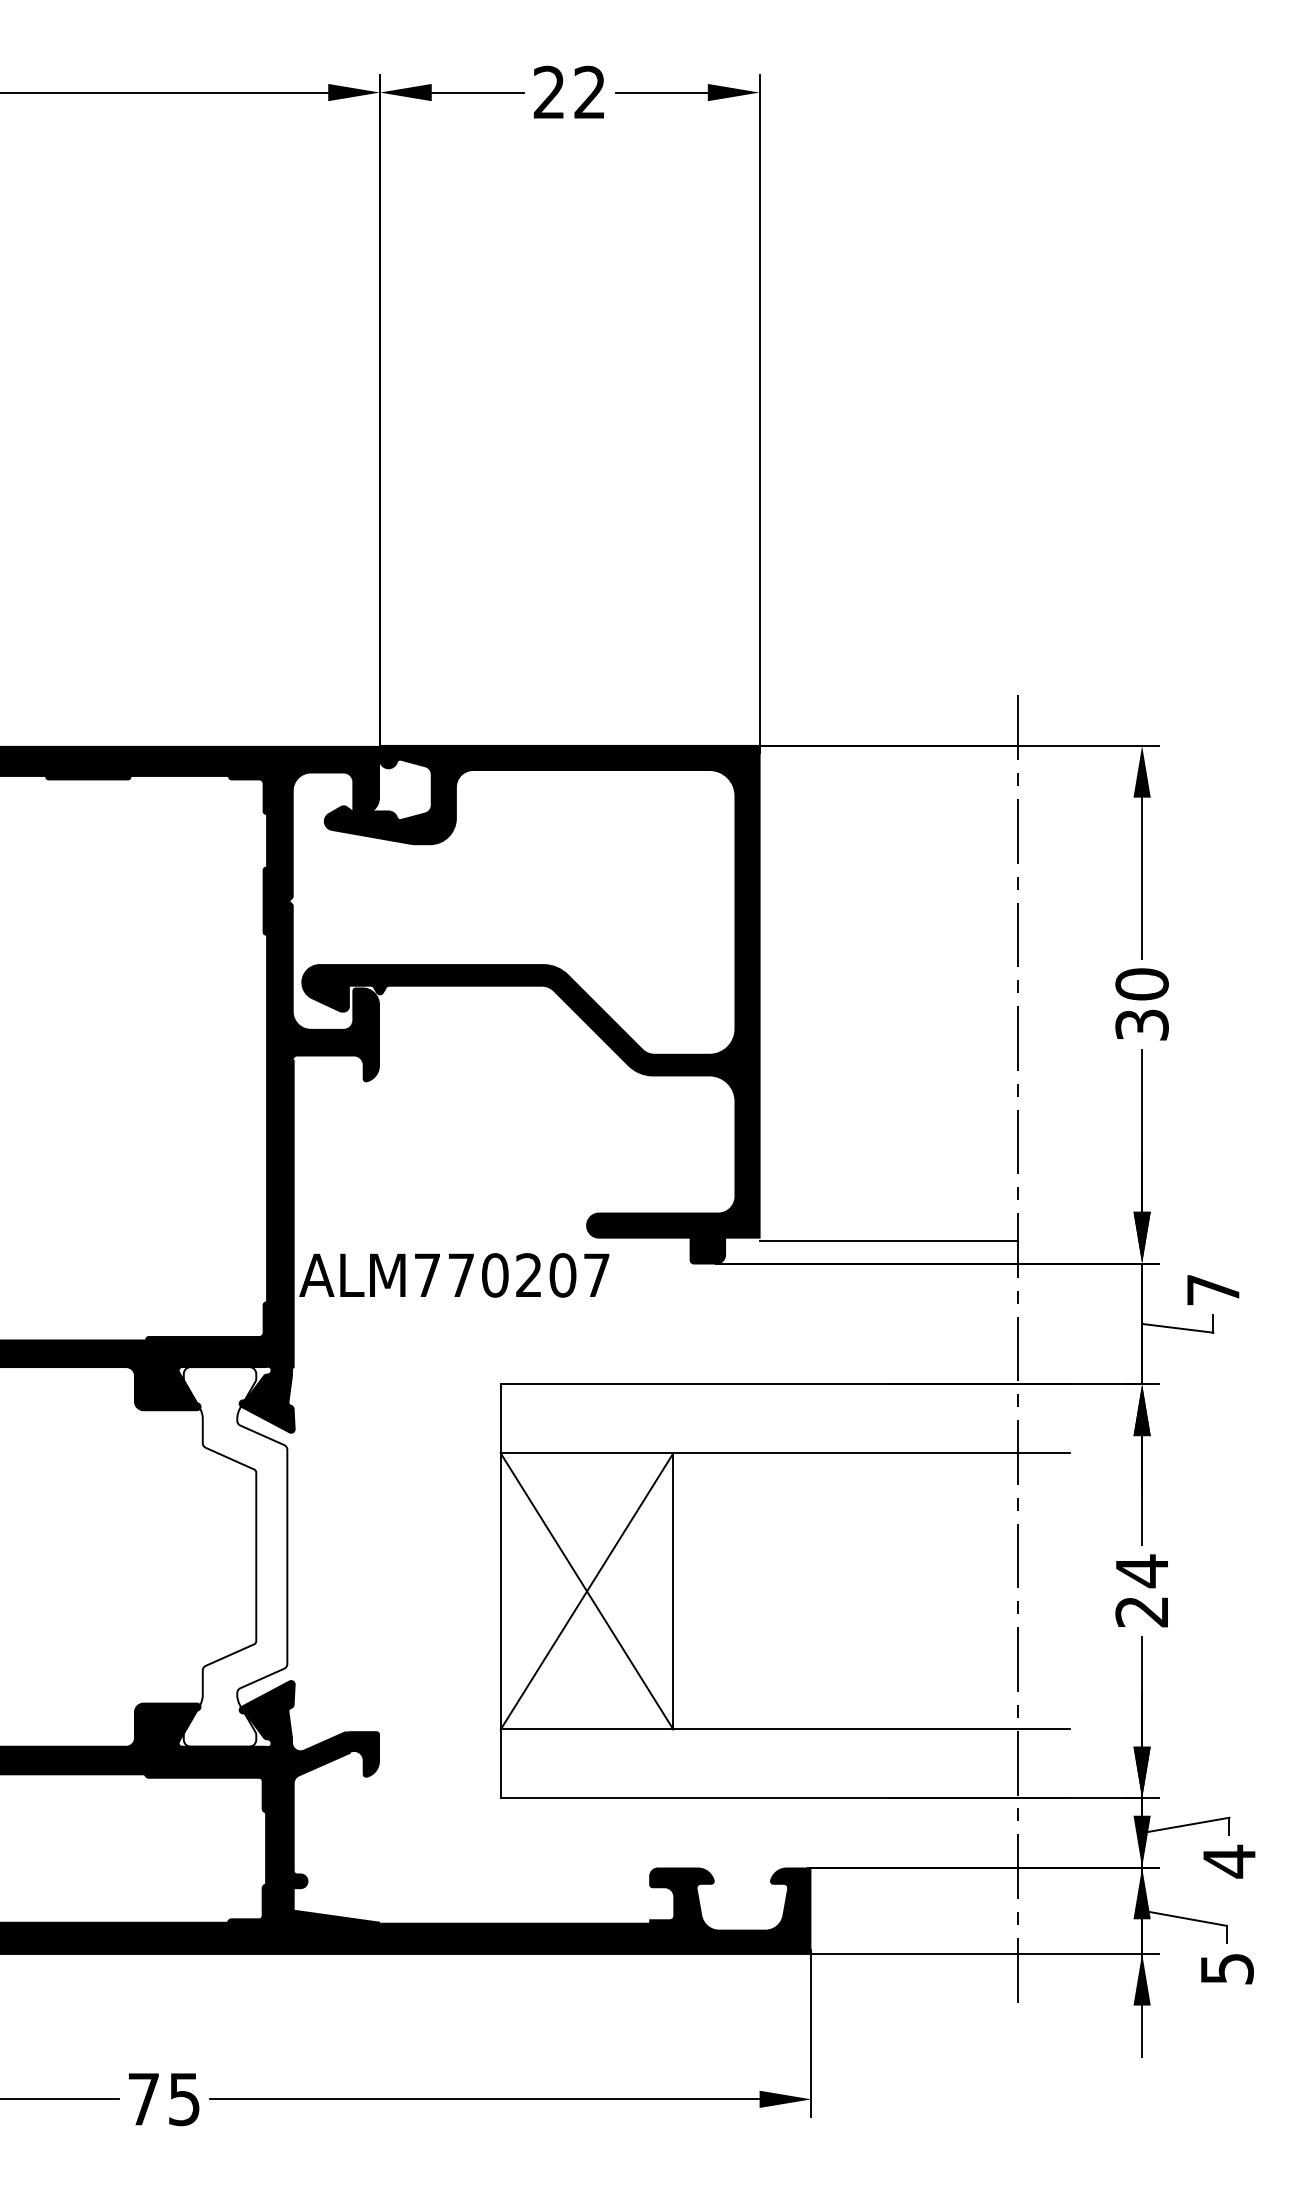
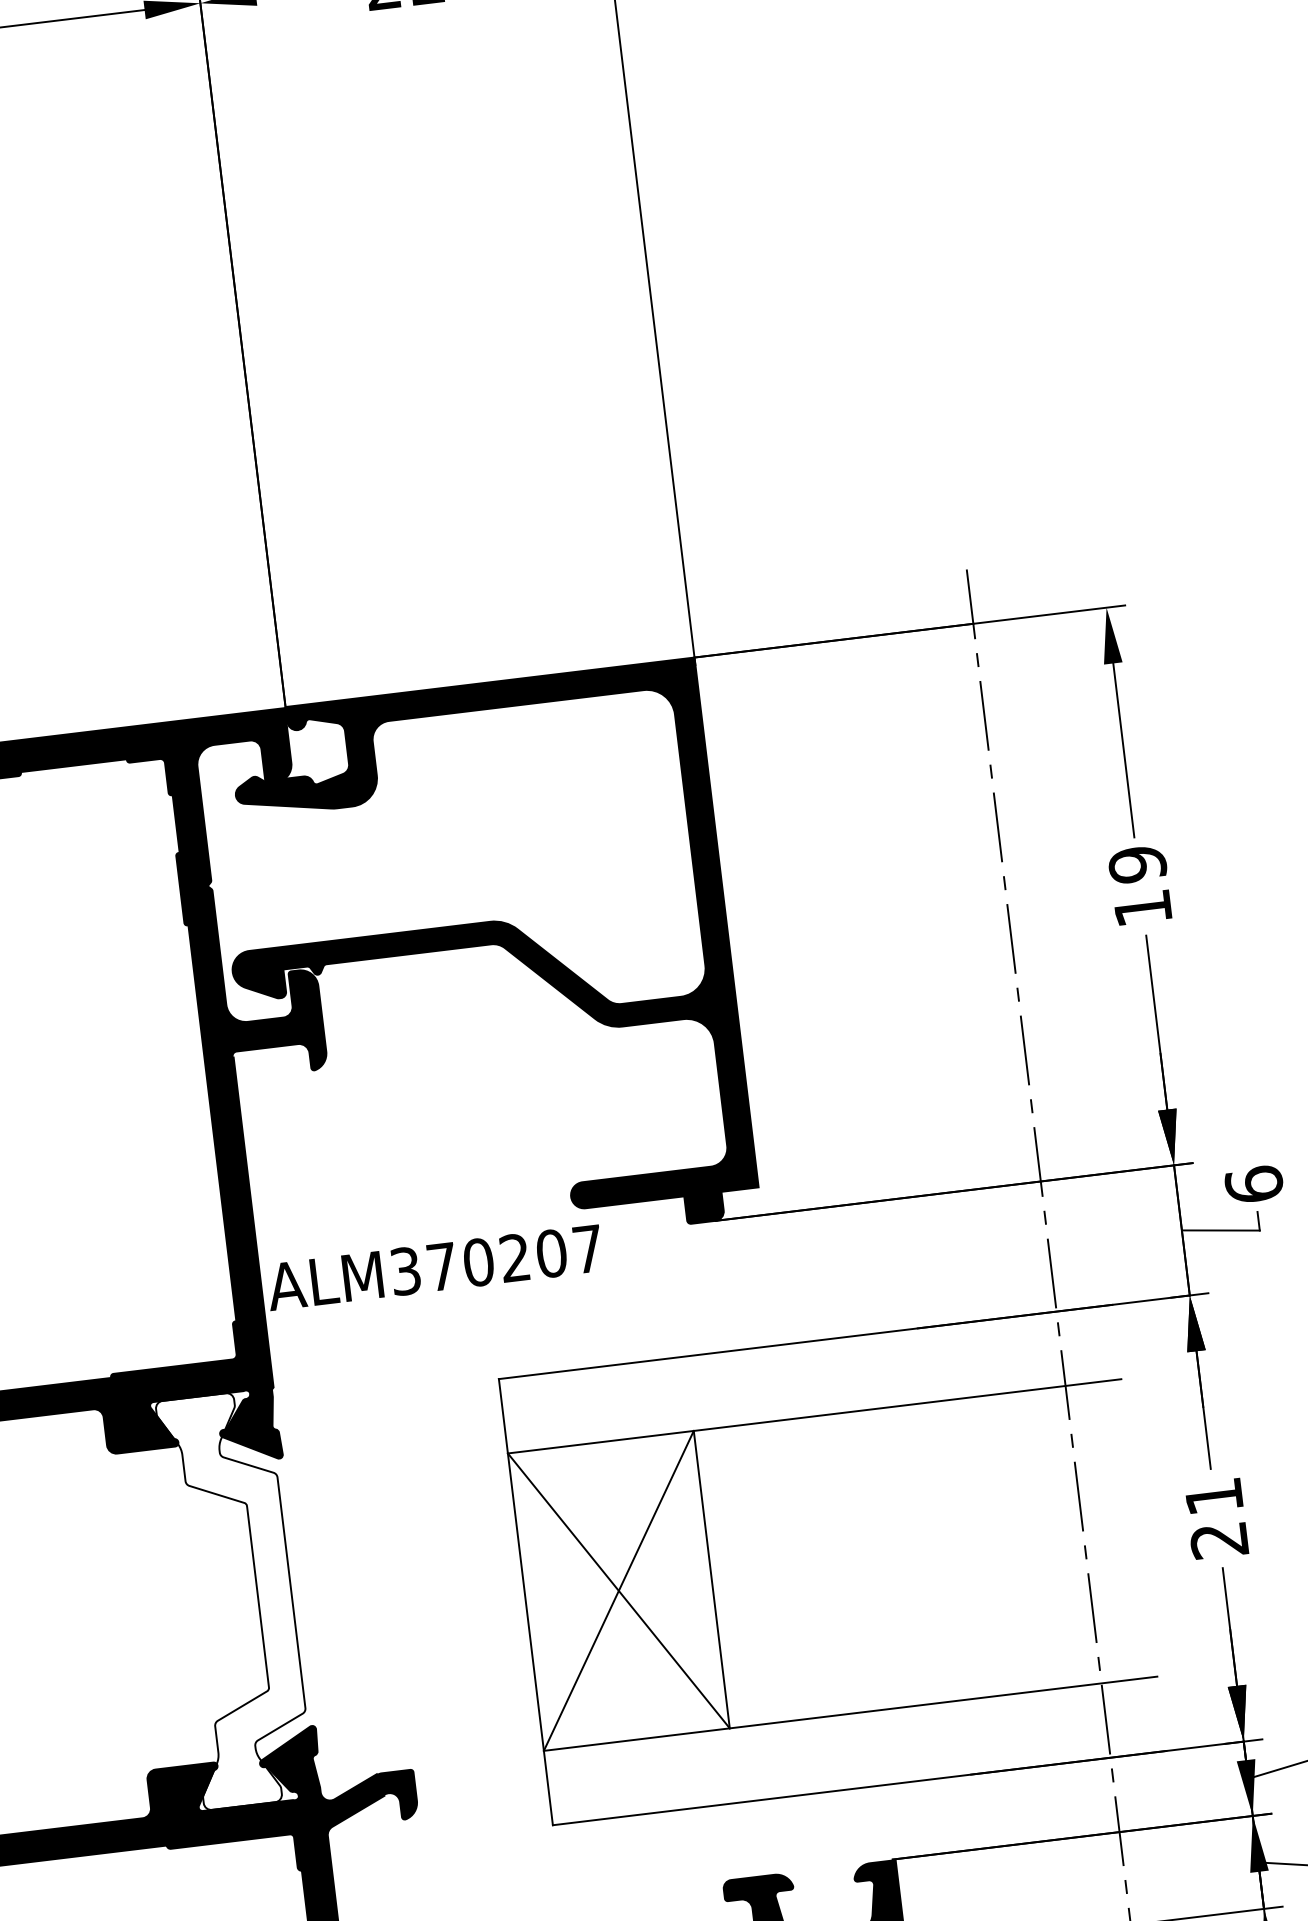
text: (1141, 1004) -> (1139, 886), 30 -> 19
line: (888, 1241) -> (897, 1174), removed
text: (427, 1275) -> (405, 1271), ALM770207 -> ALM370207
text: (1213, 1289) -> (1254, 1184), 7 -> 6
text: (1141, 1571) -> (1213, 1497), 24 -> 21

